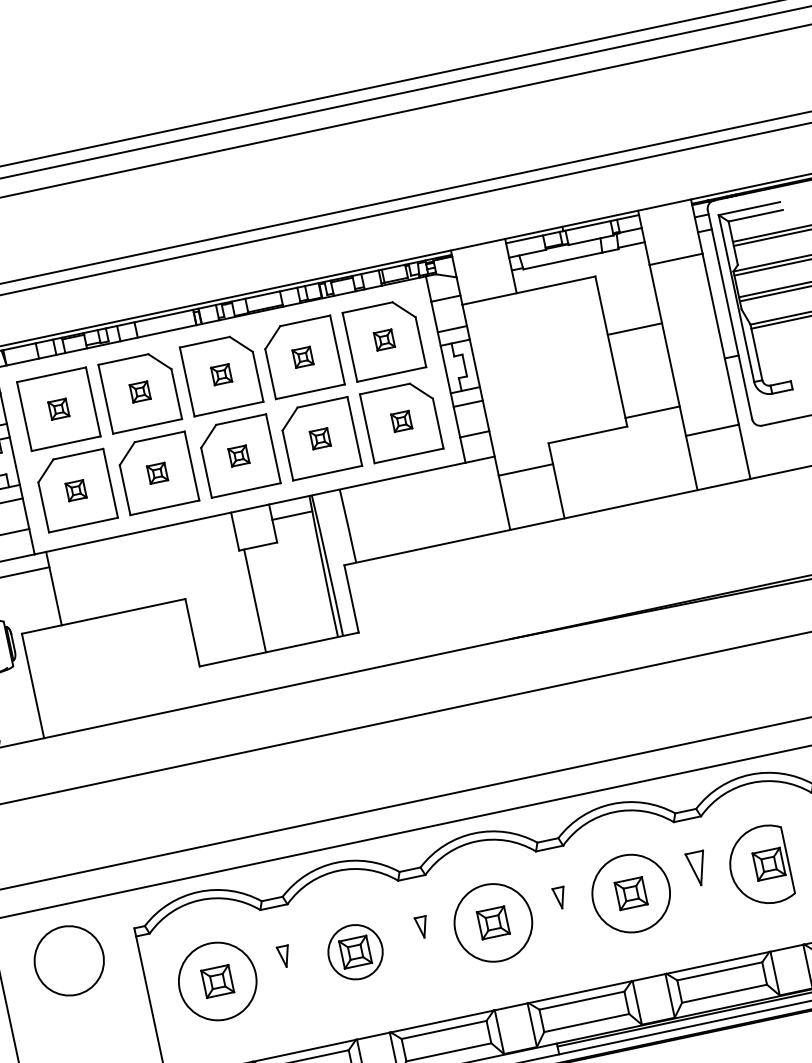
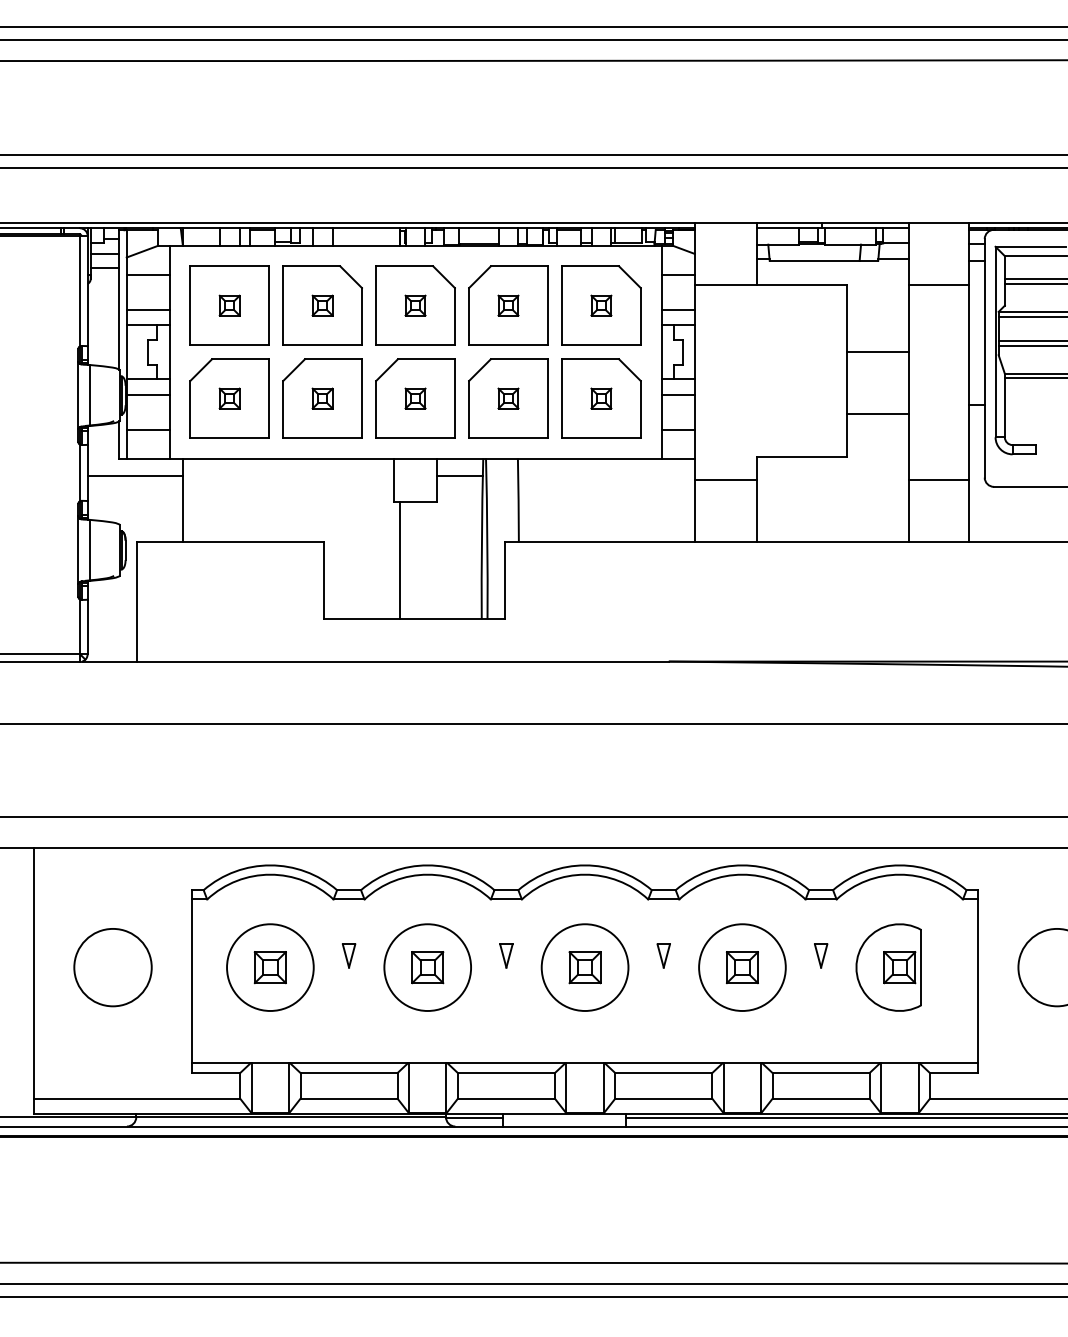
line: (652, 412) -> (877, 413), moved
part: (698, 868) -> (821, 955), size x0.62
circle: (355, 952) -> (427, 967), size x1.43
circle: (68, 960) -> (112, 967), moved

